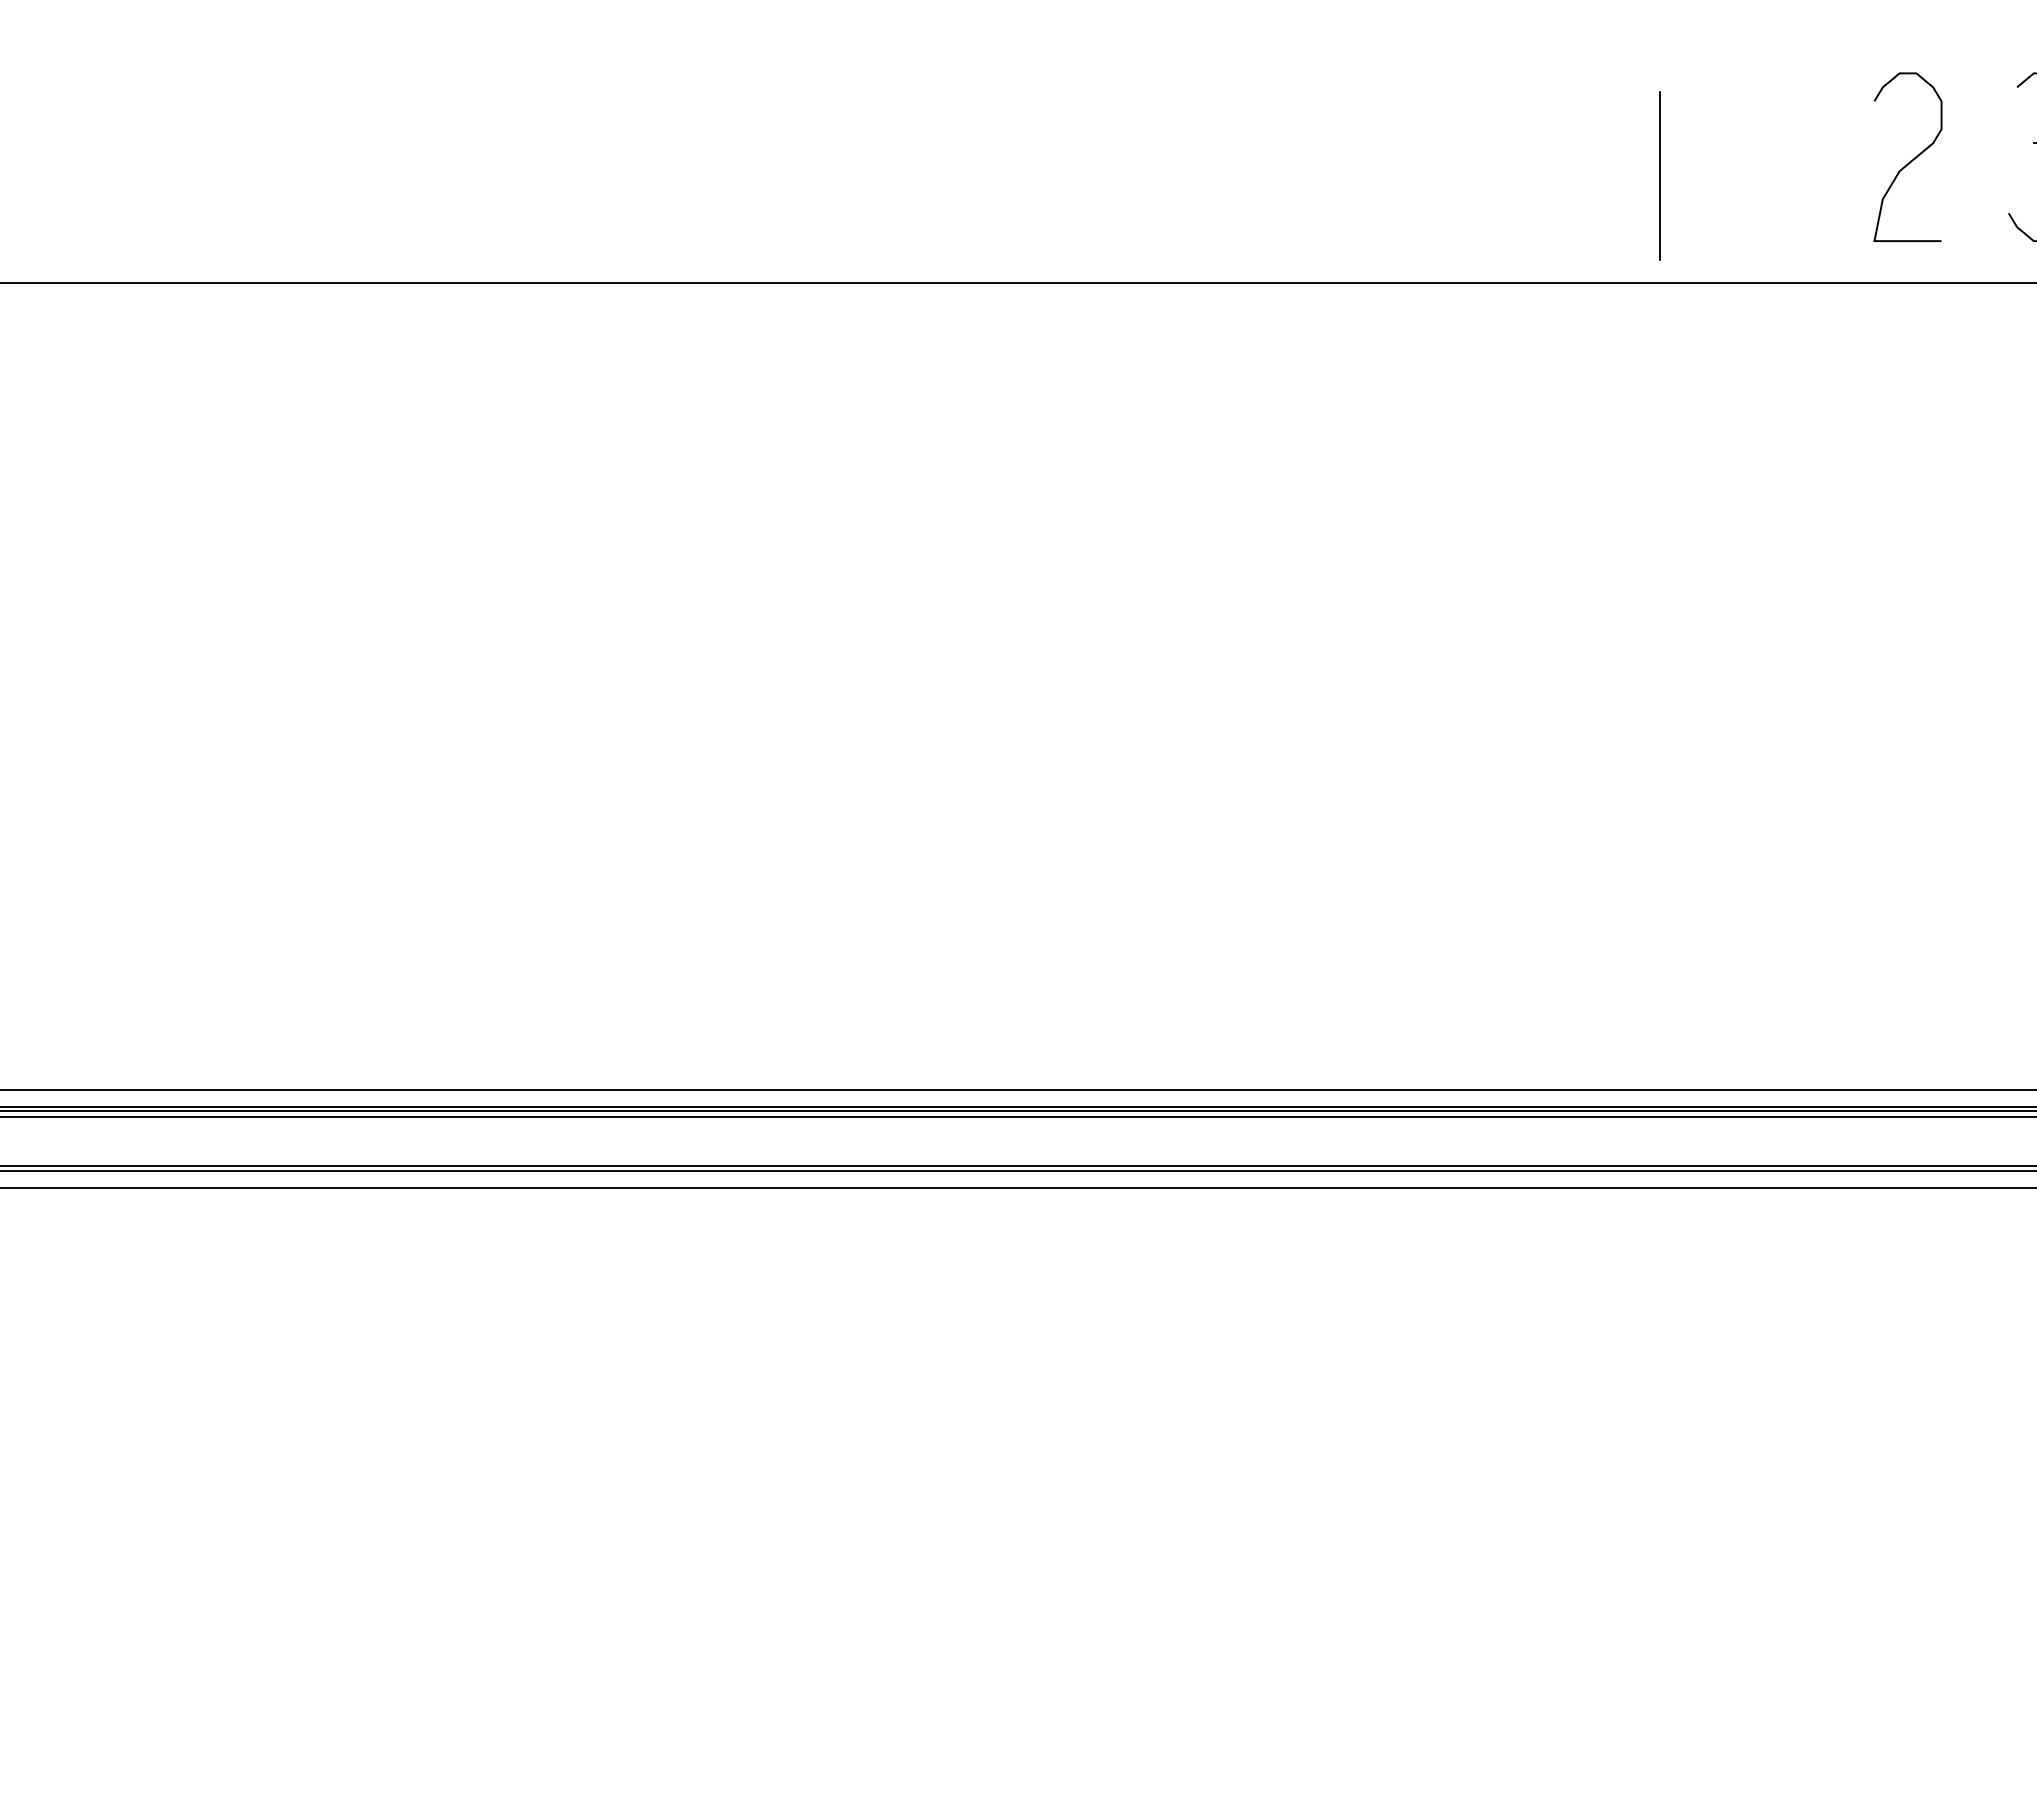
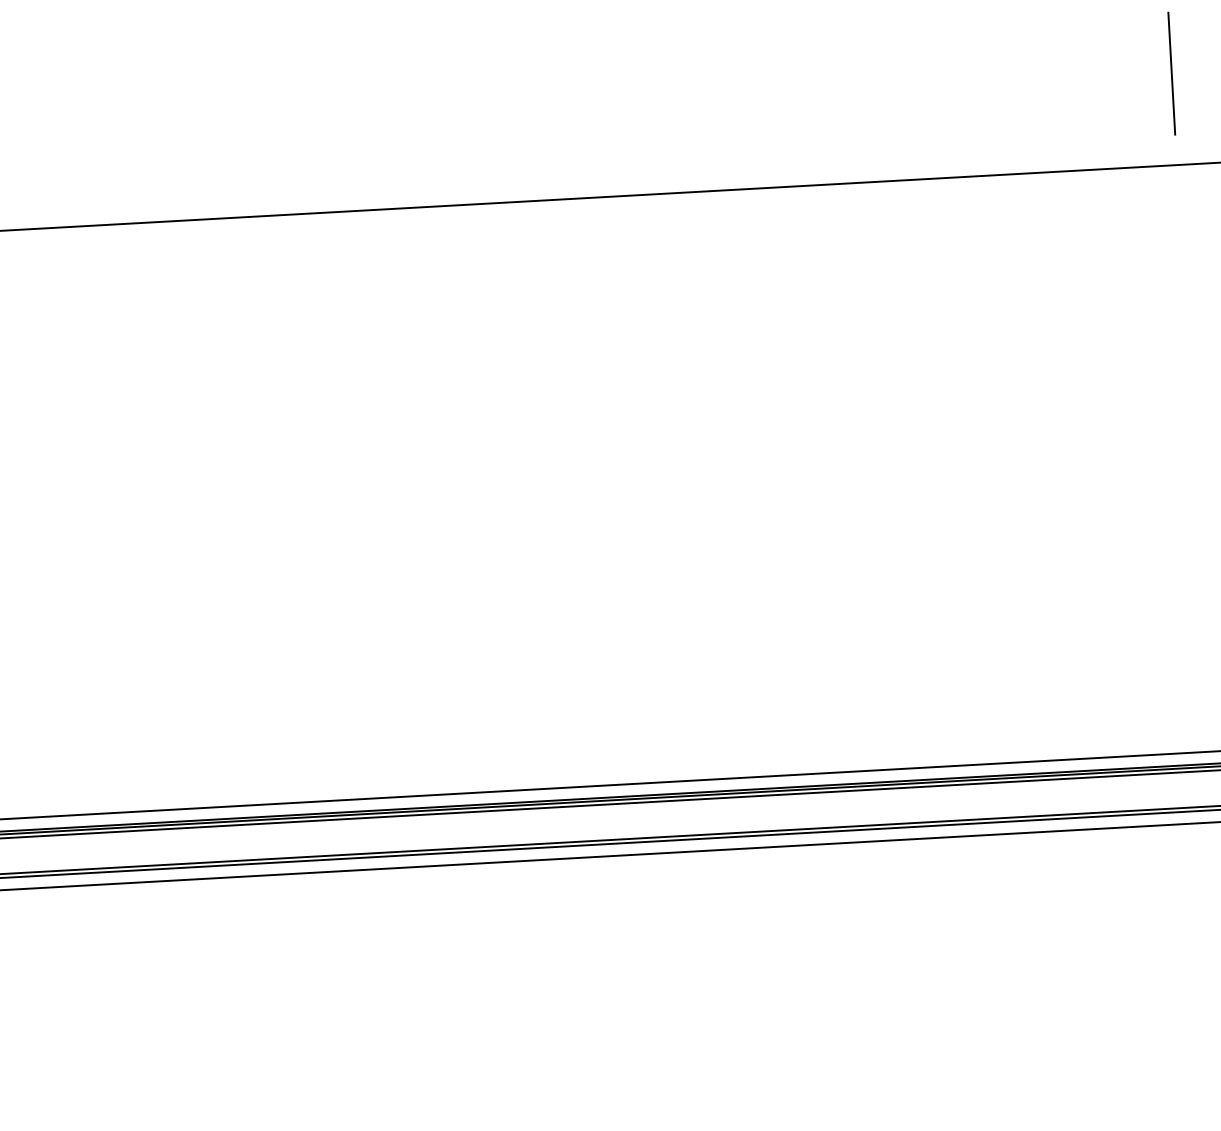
line: (1659, 175) -> (1171, 73), moved

